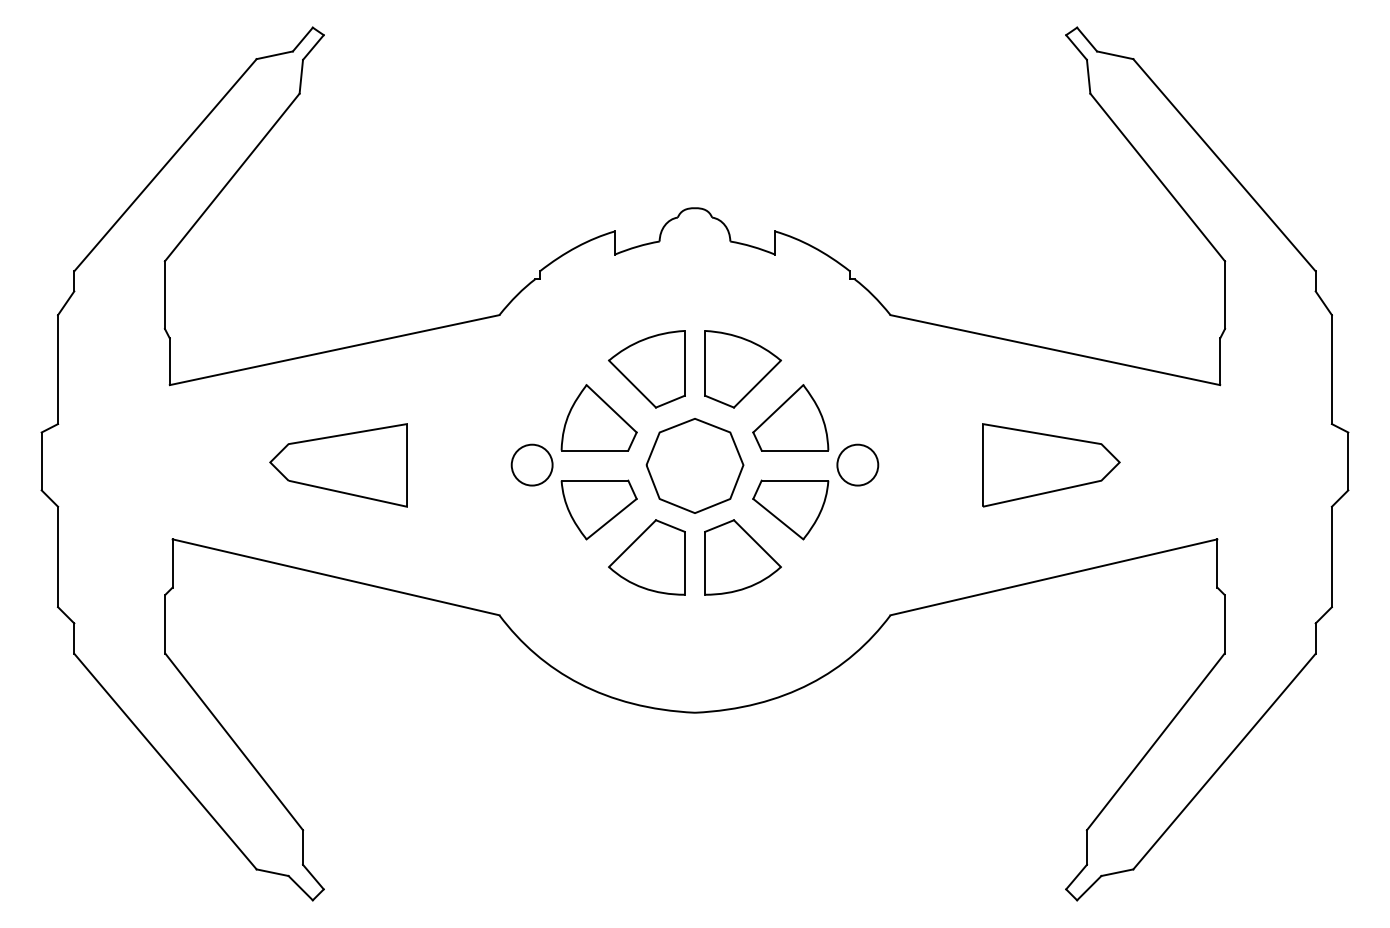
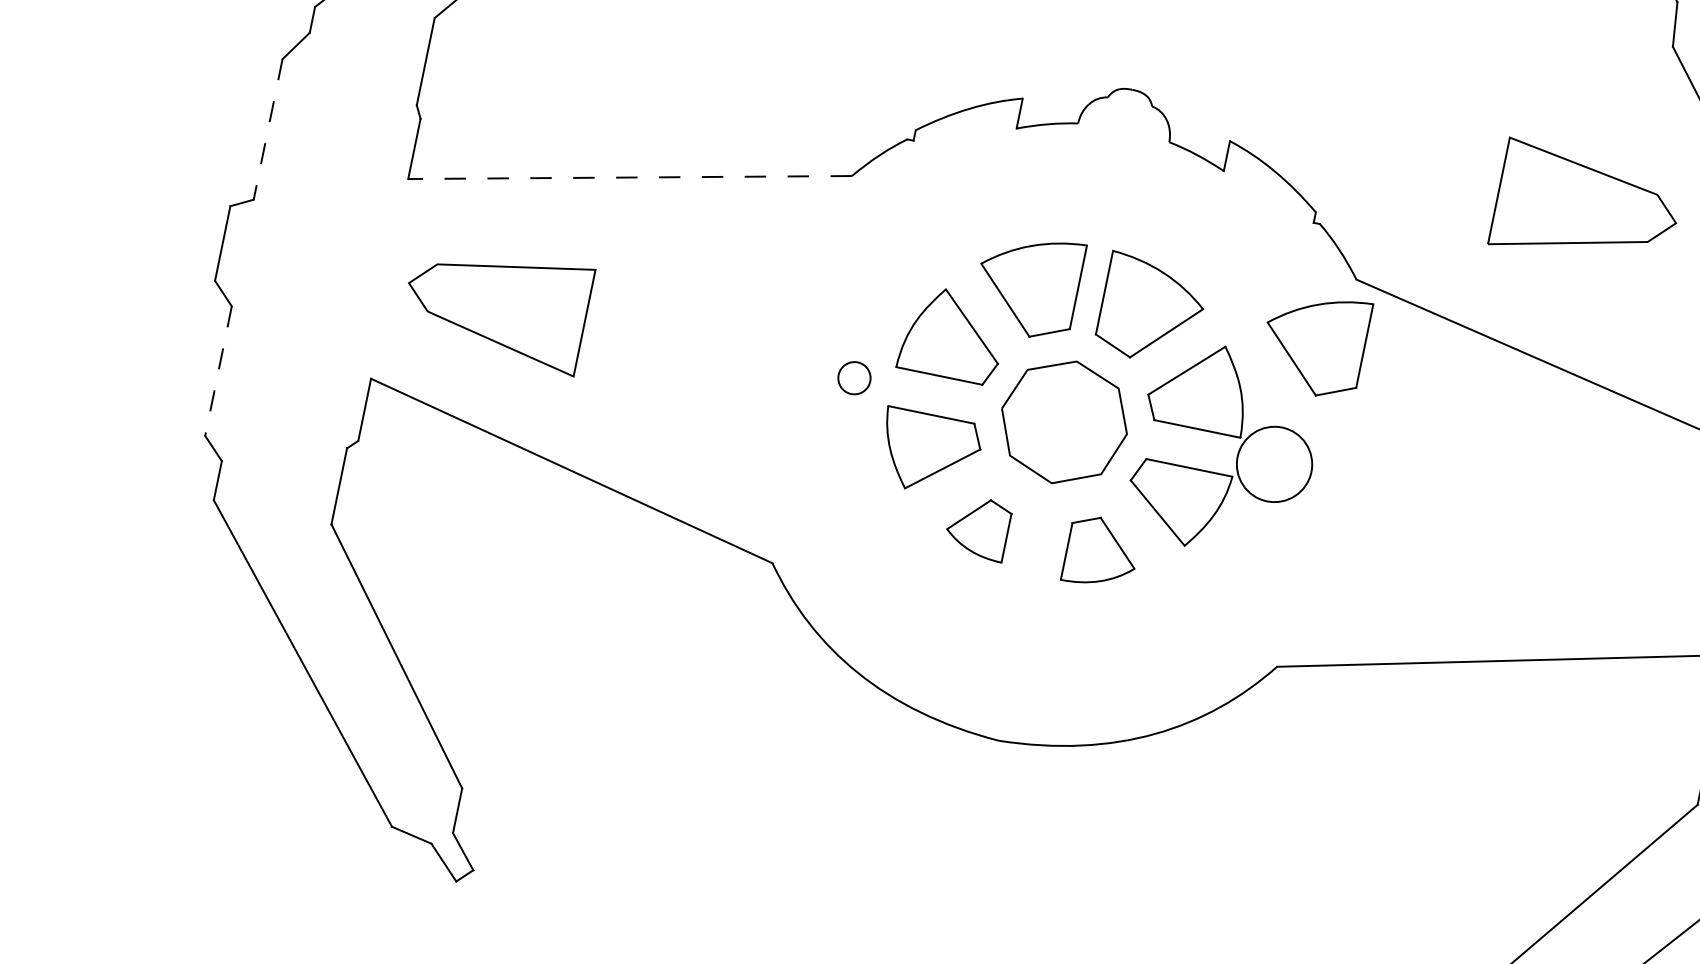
line: (334, 350) -> (629, 177), solid -> dashed
part: (868, 369) -> (1313, 343), added
line: (58, 370) -> (268, 130), solid -> dashed
circle: (531, 464) -> (853, 377), size x0.6
circle: (857, 464) -> (1274, 463), size x1.4
part: (338, 465) -> (496, 305), moved
part: (1051, 465) -> (1587, 209), moved
line: (58, 557) -> (218, 371), solid -> dashed
part: (646, 557) -> (977, 527), size x0.6
part: (742, 557) -> (1101, 553), size x0.7

